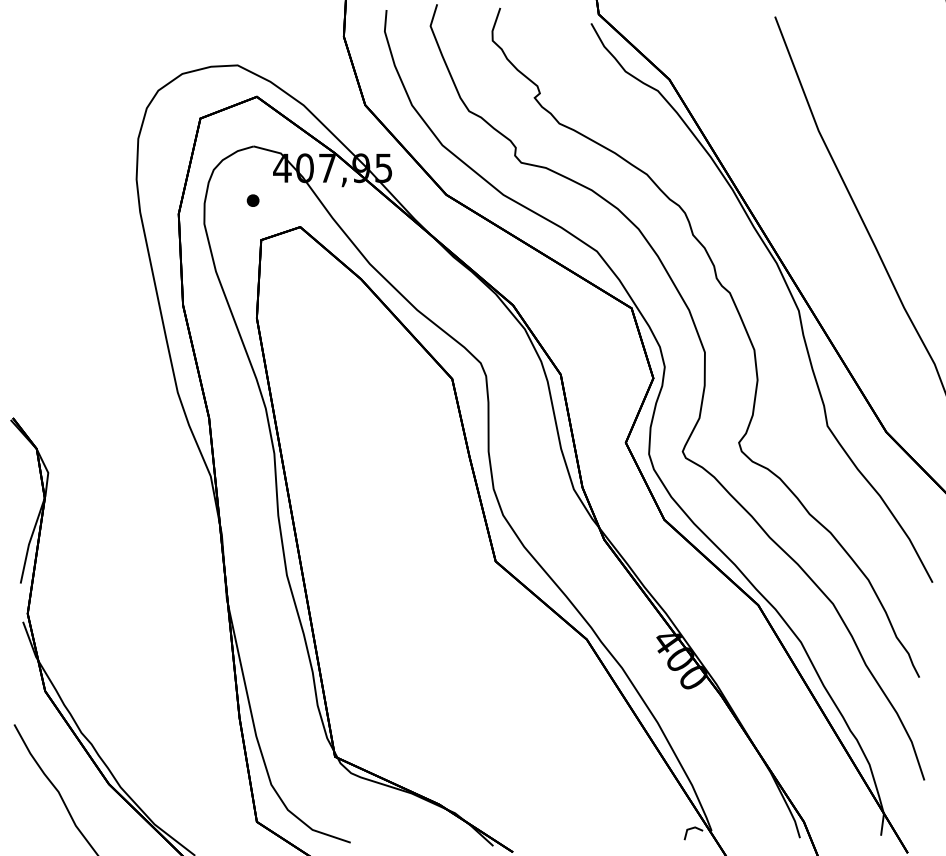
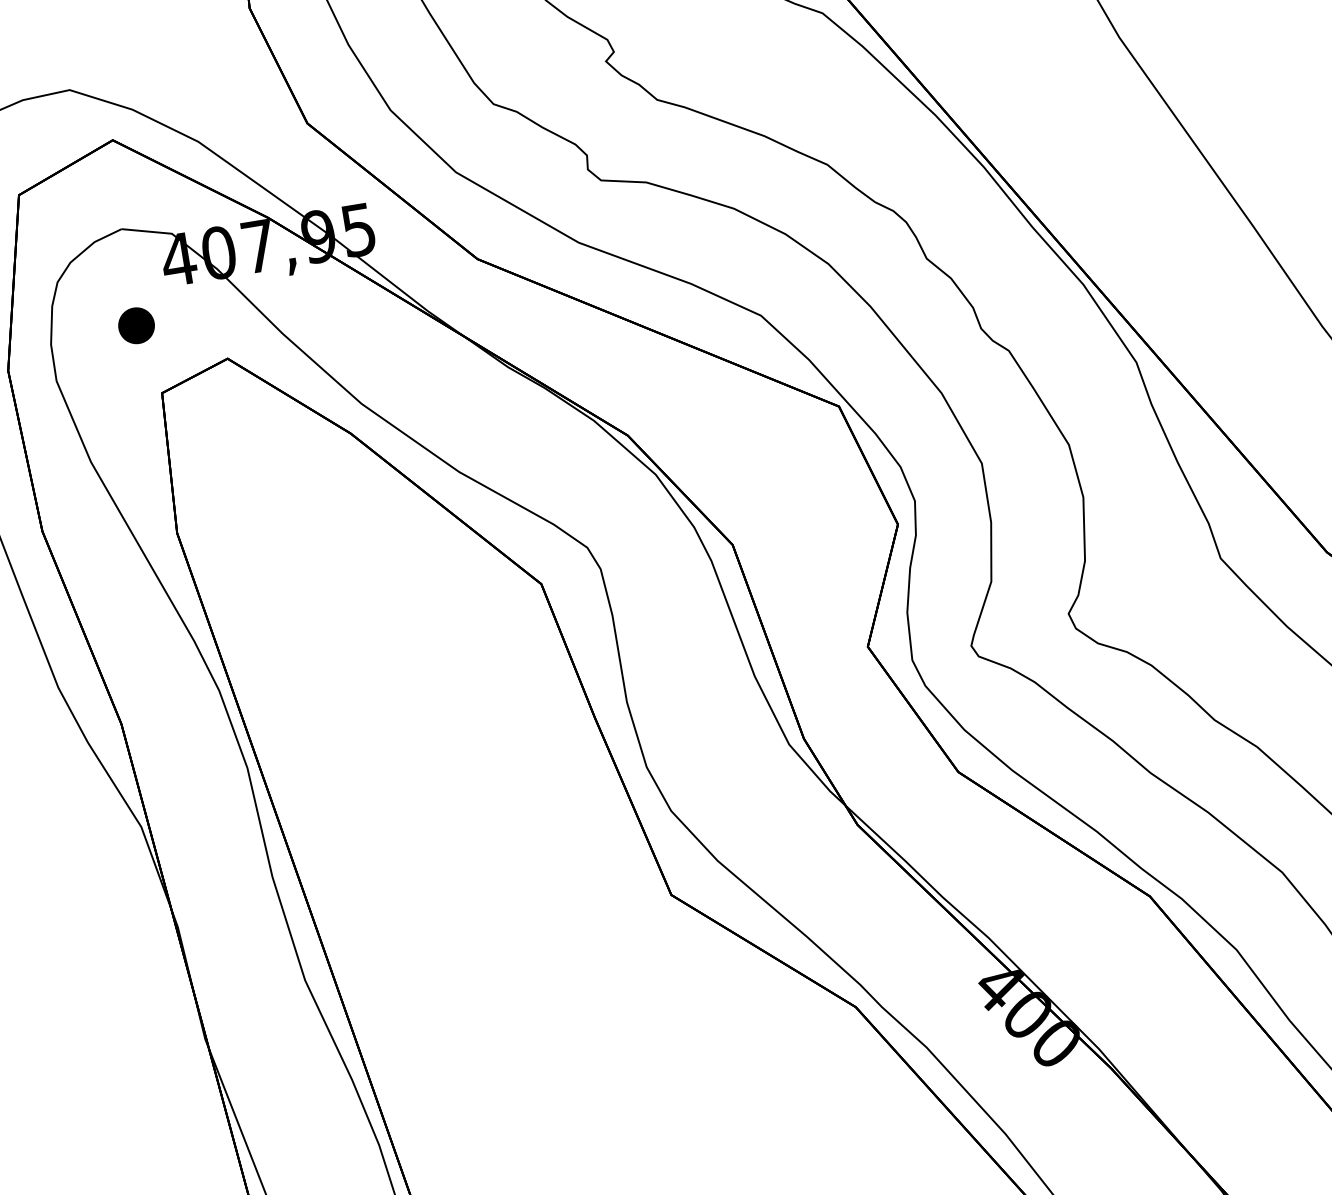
part: (252, 200) -> (135, 325), size x1.6

